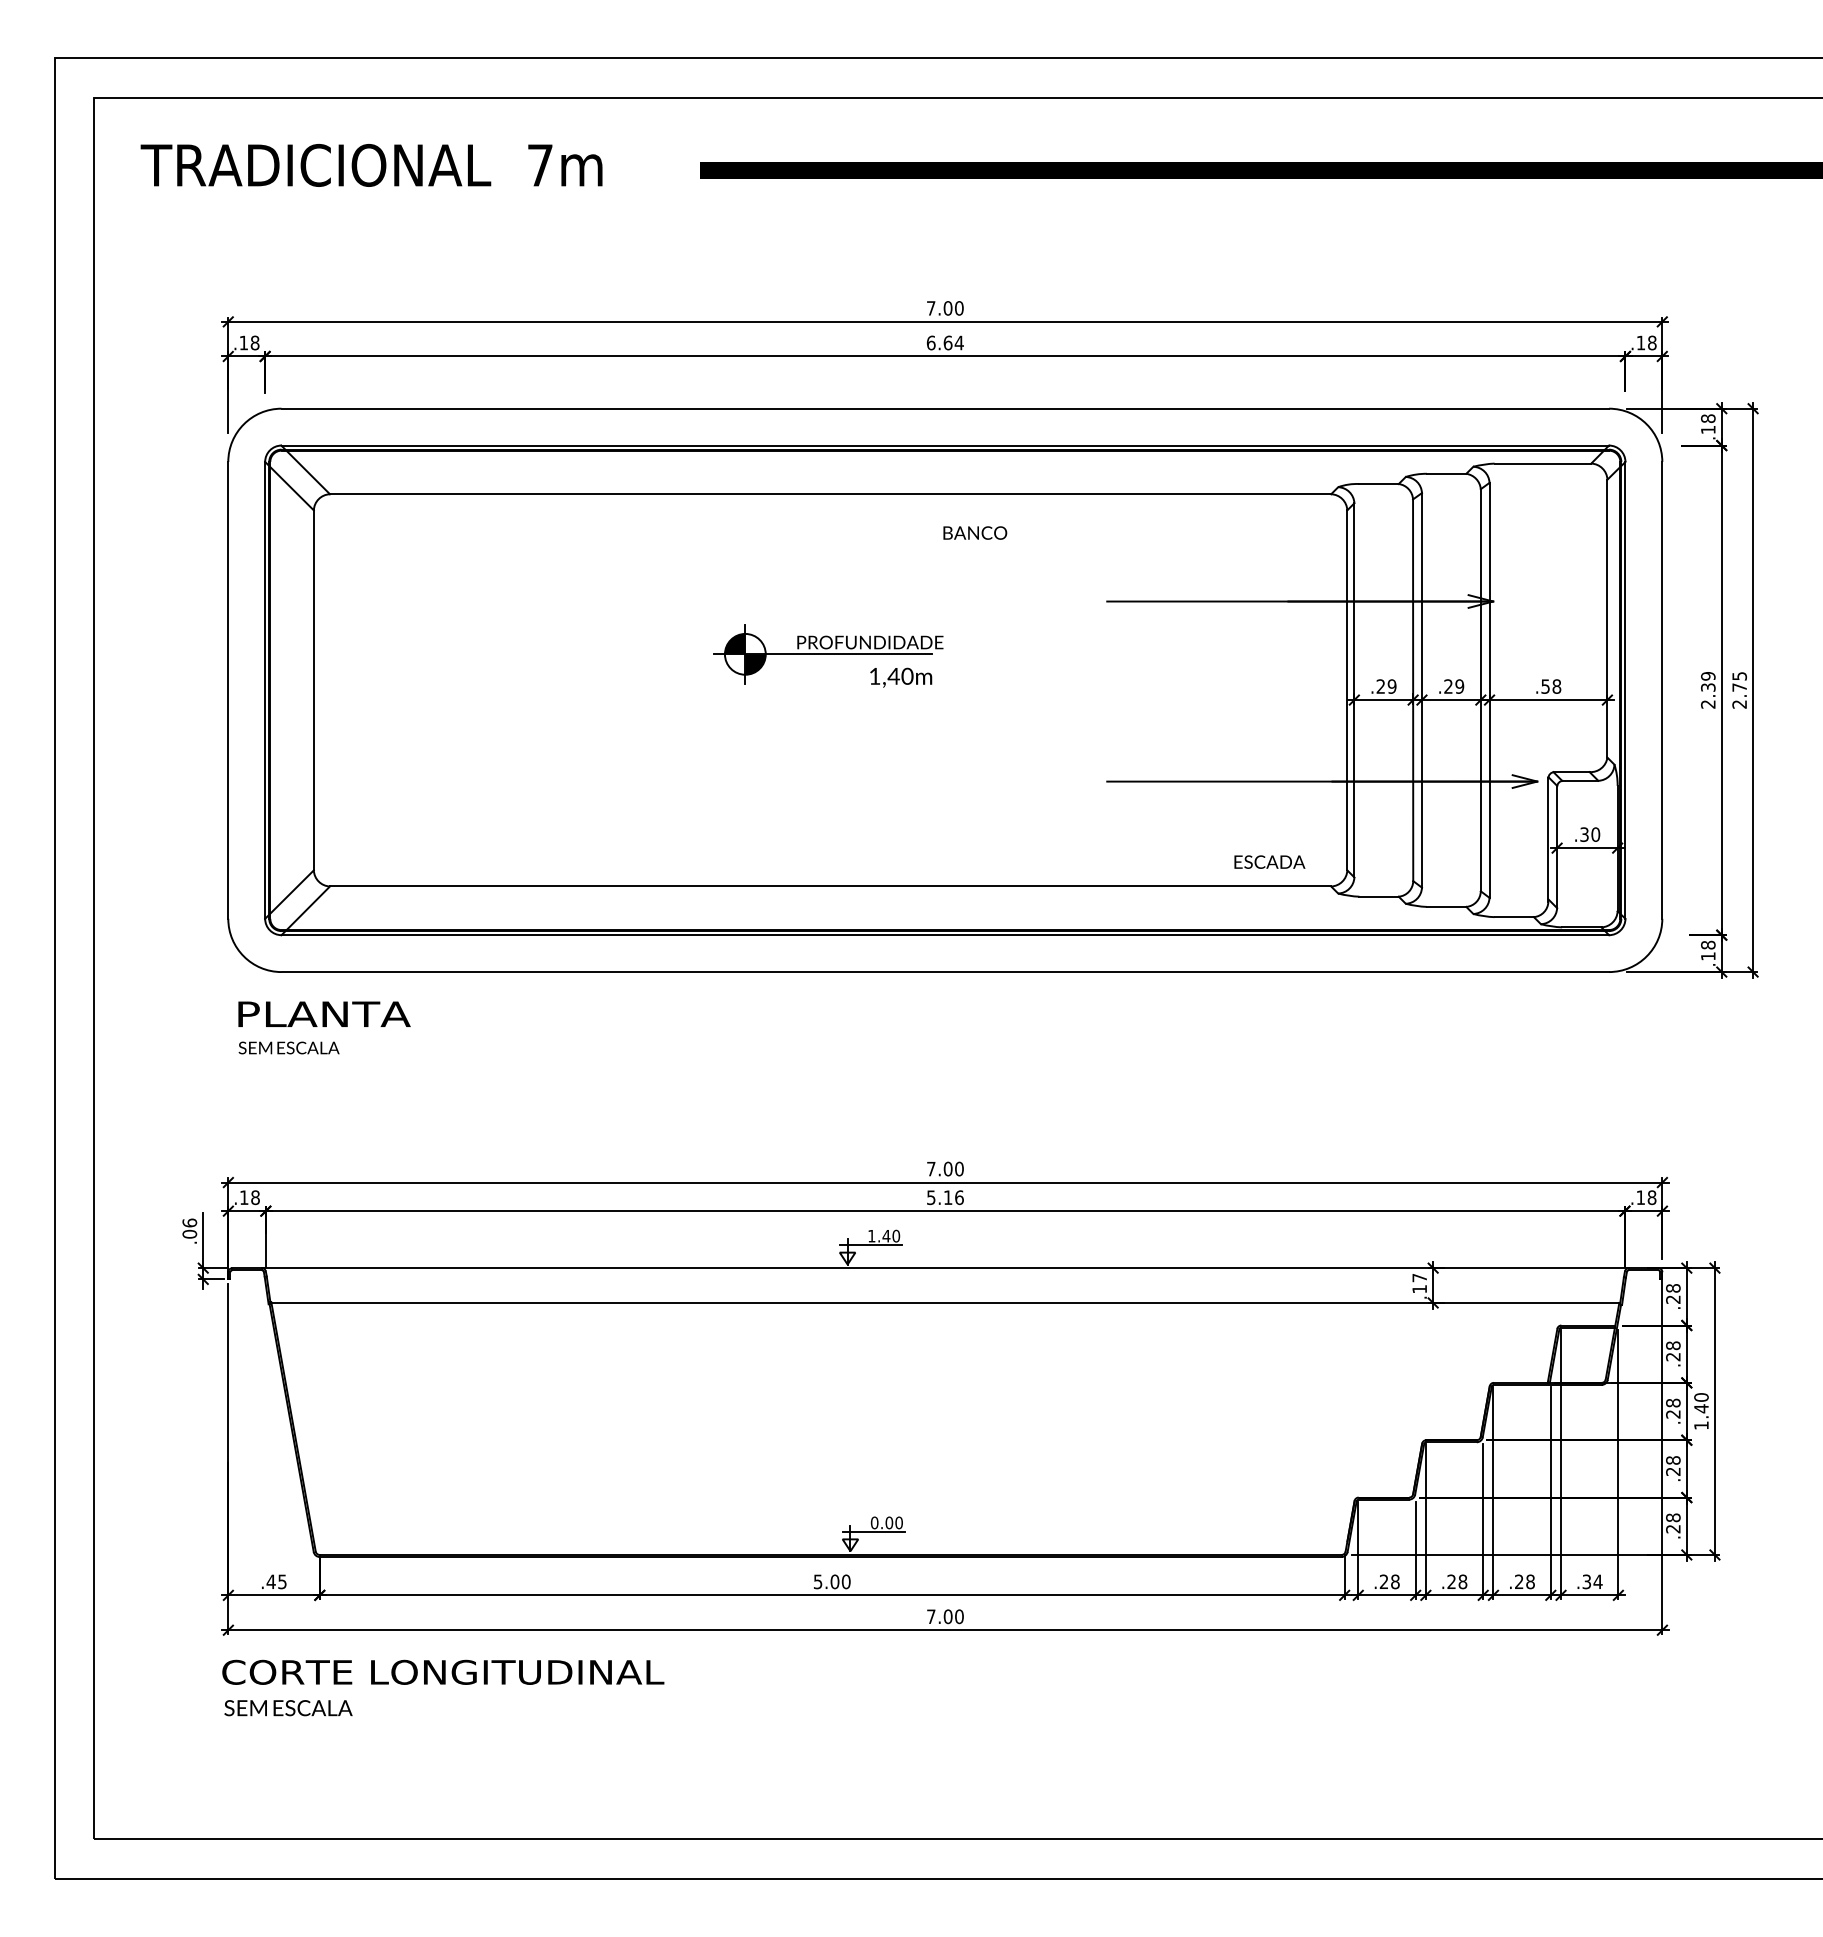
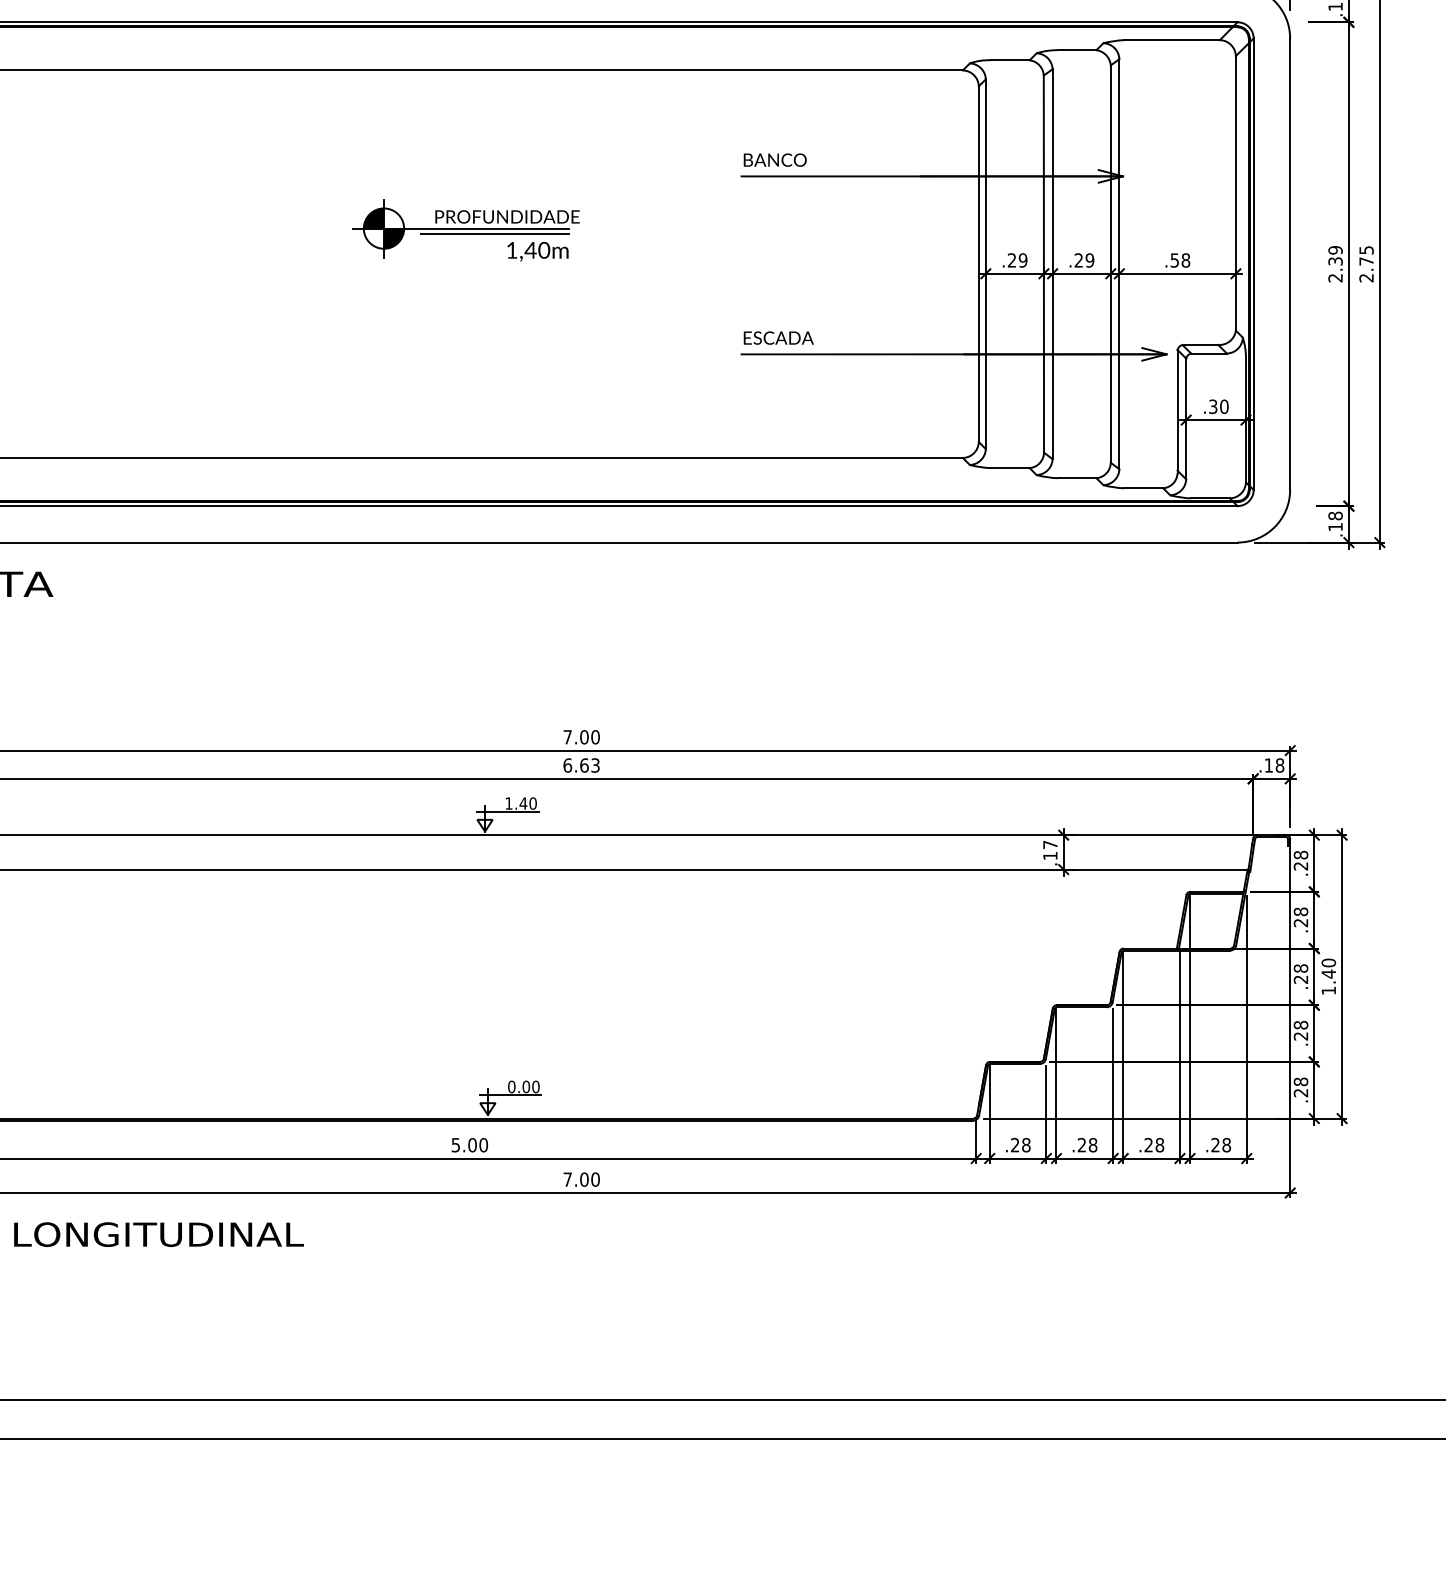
text: (975, 532) -> (775, 159), moved
line: (857, 659) -> (494, 233), added
text: (1269, 861) -> (778, 337), moved
text: (945, 1197) -> (581, 765), 5.16 -> 6.63
text: (1592, 1581) -> (1221, 1144), .34 -> .28

